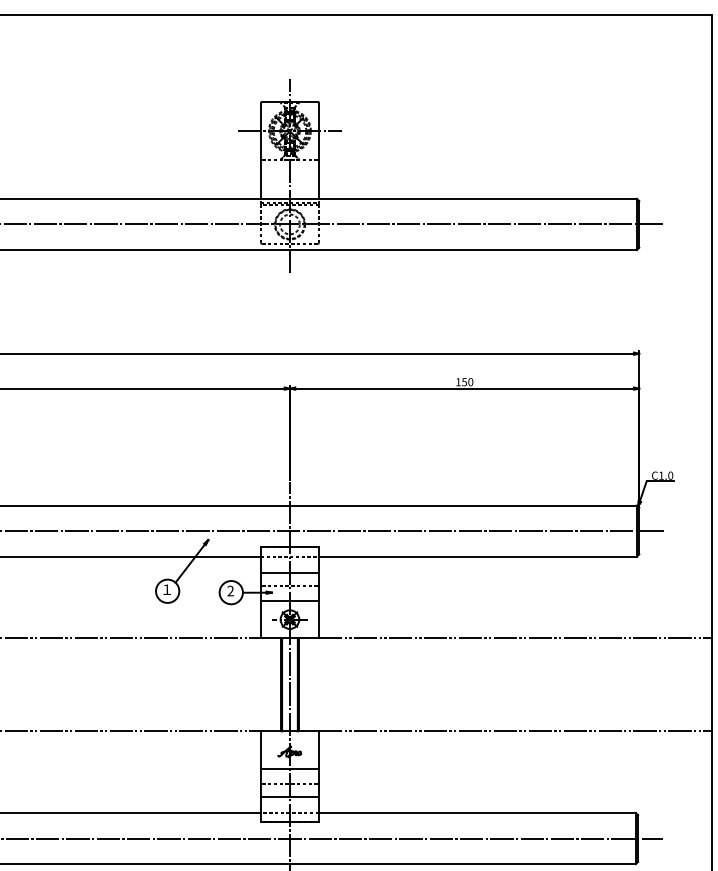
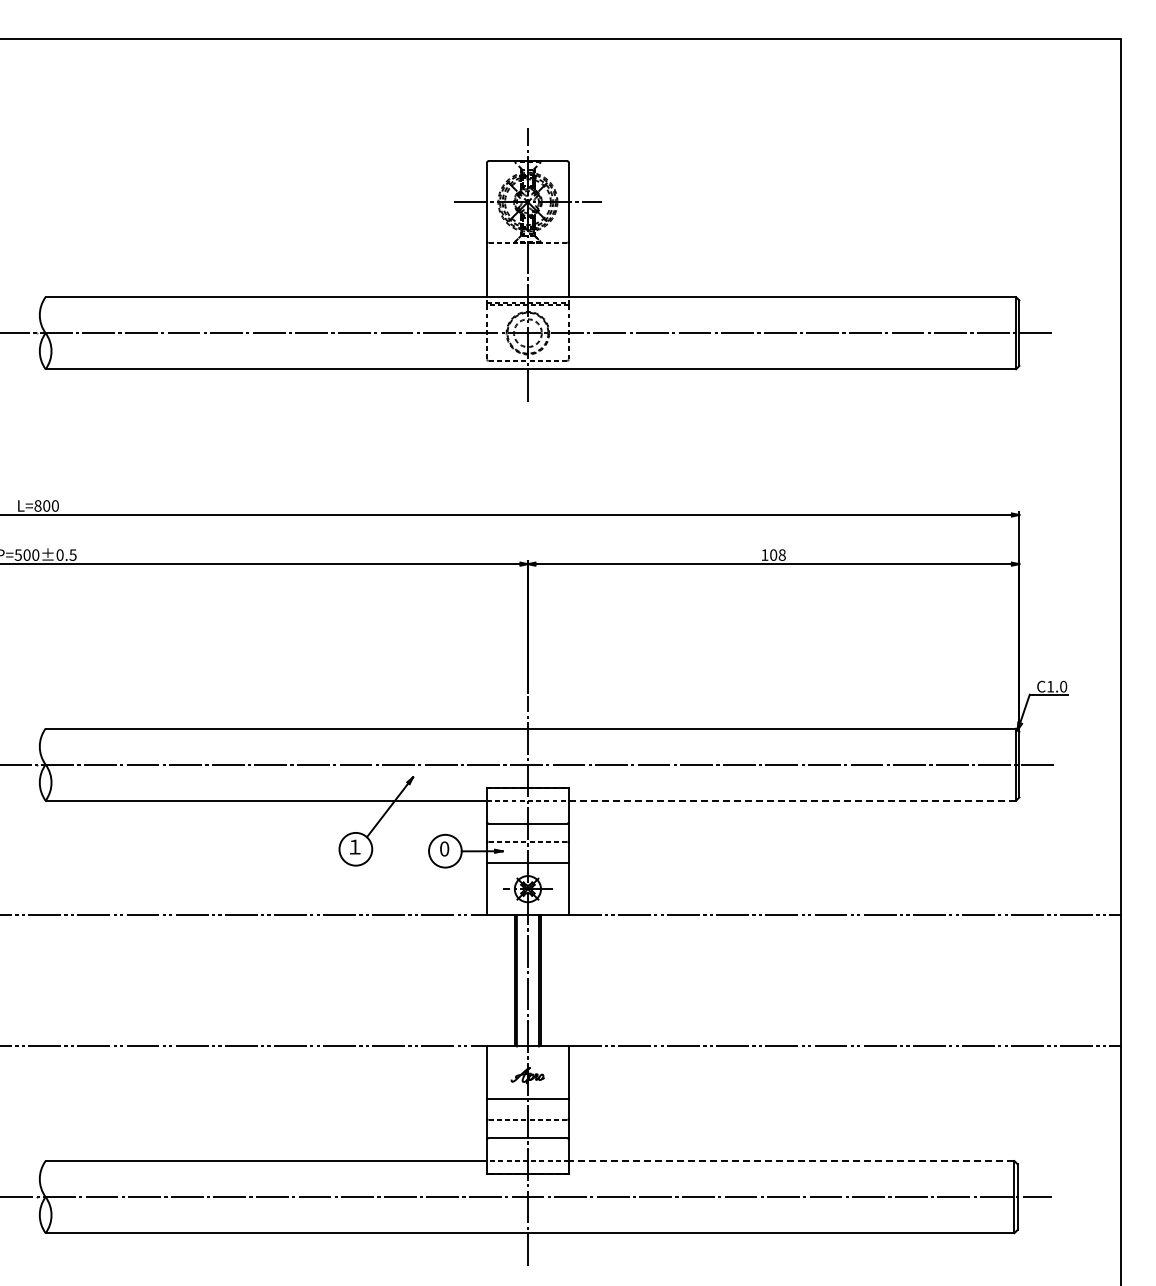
text: (467, 381) -> (777, 554), 150 -> 108
line: (478, 556) -> (792, 800), solid -> dashed
text: (230, 590) -> (444, 848), 2 -> 0
line: (477, 813) -> (791, 1161), solid -> dashed

